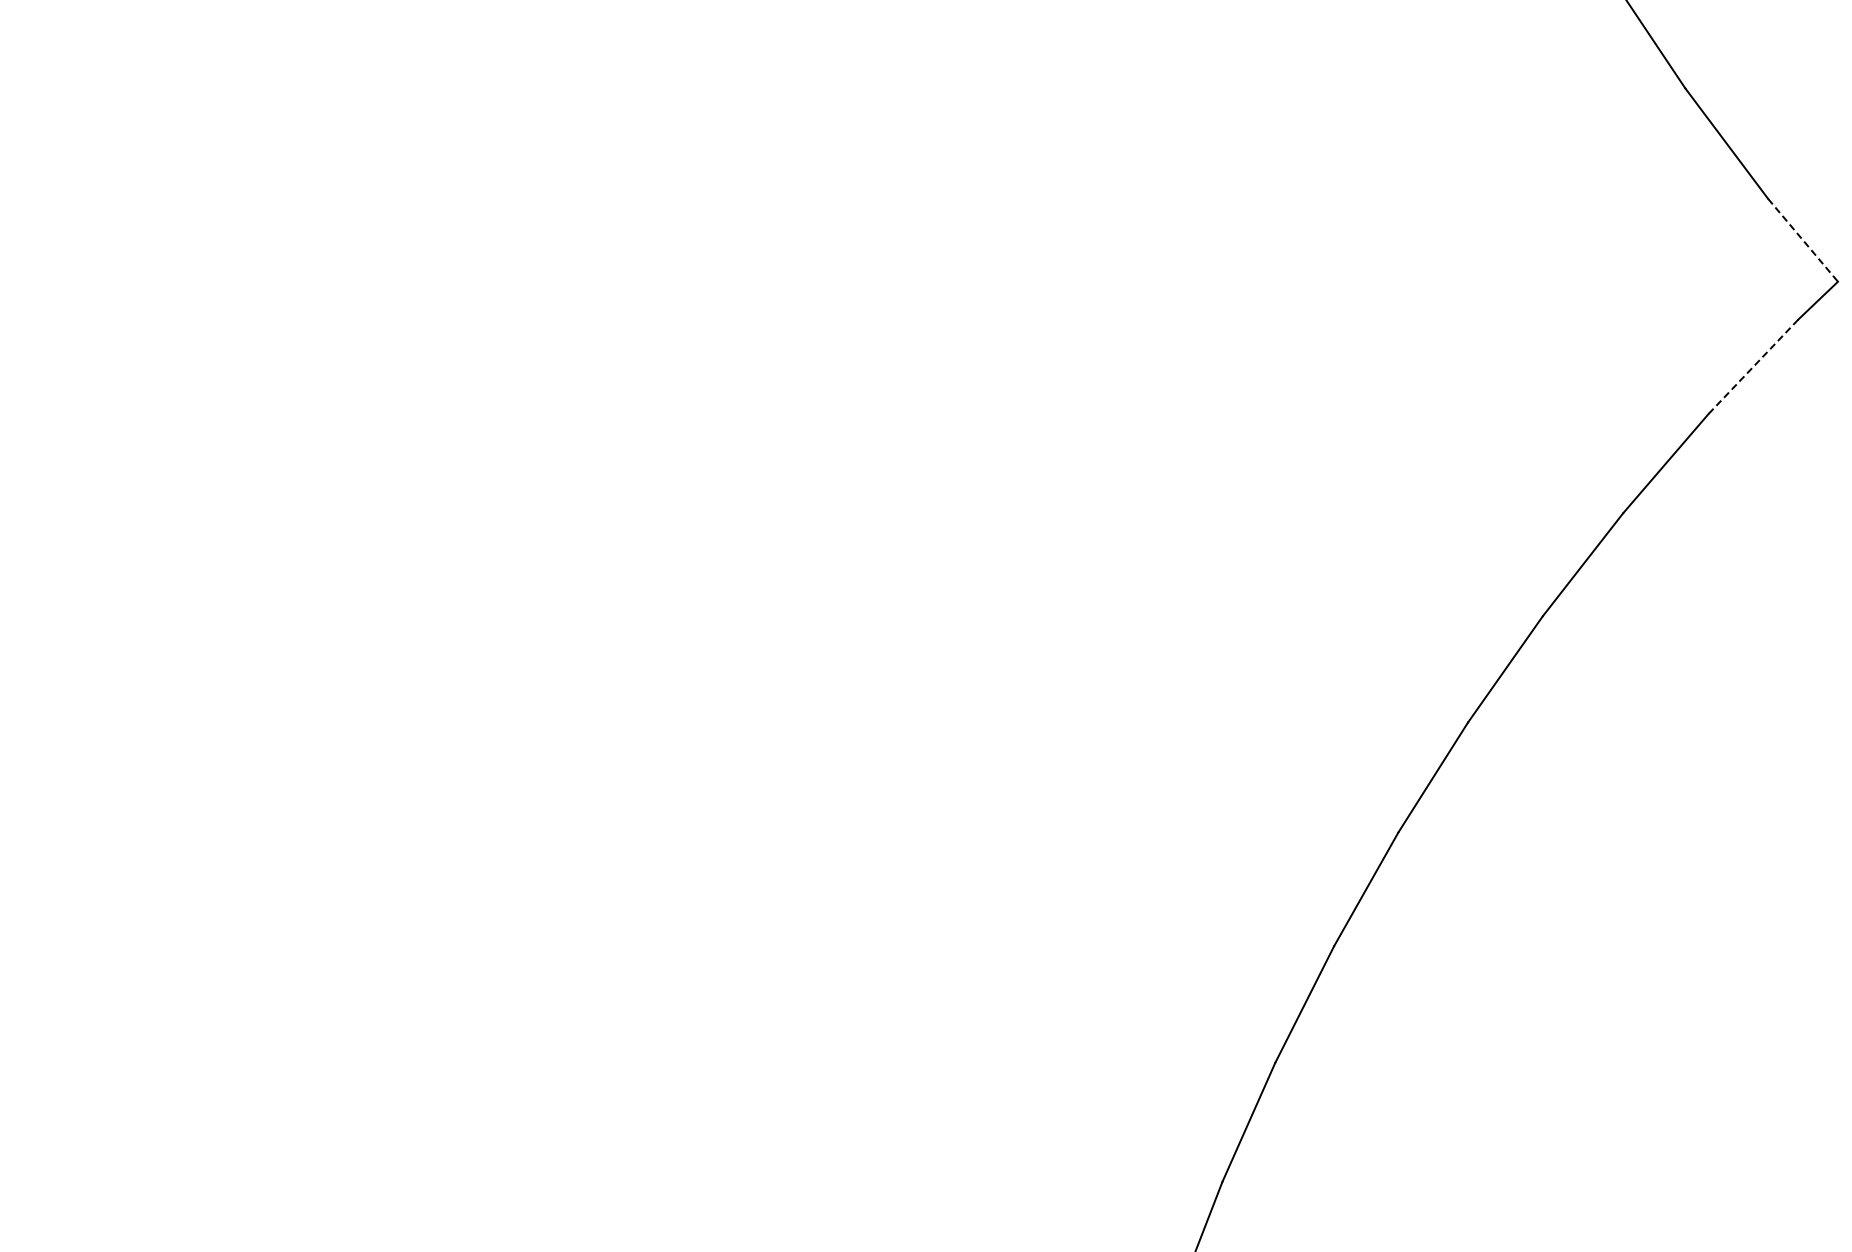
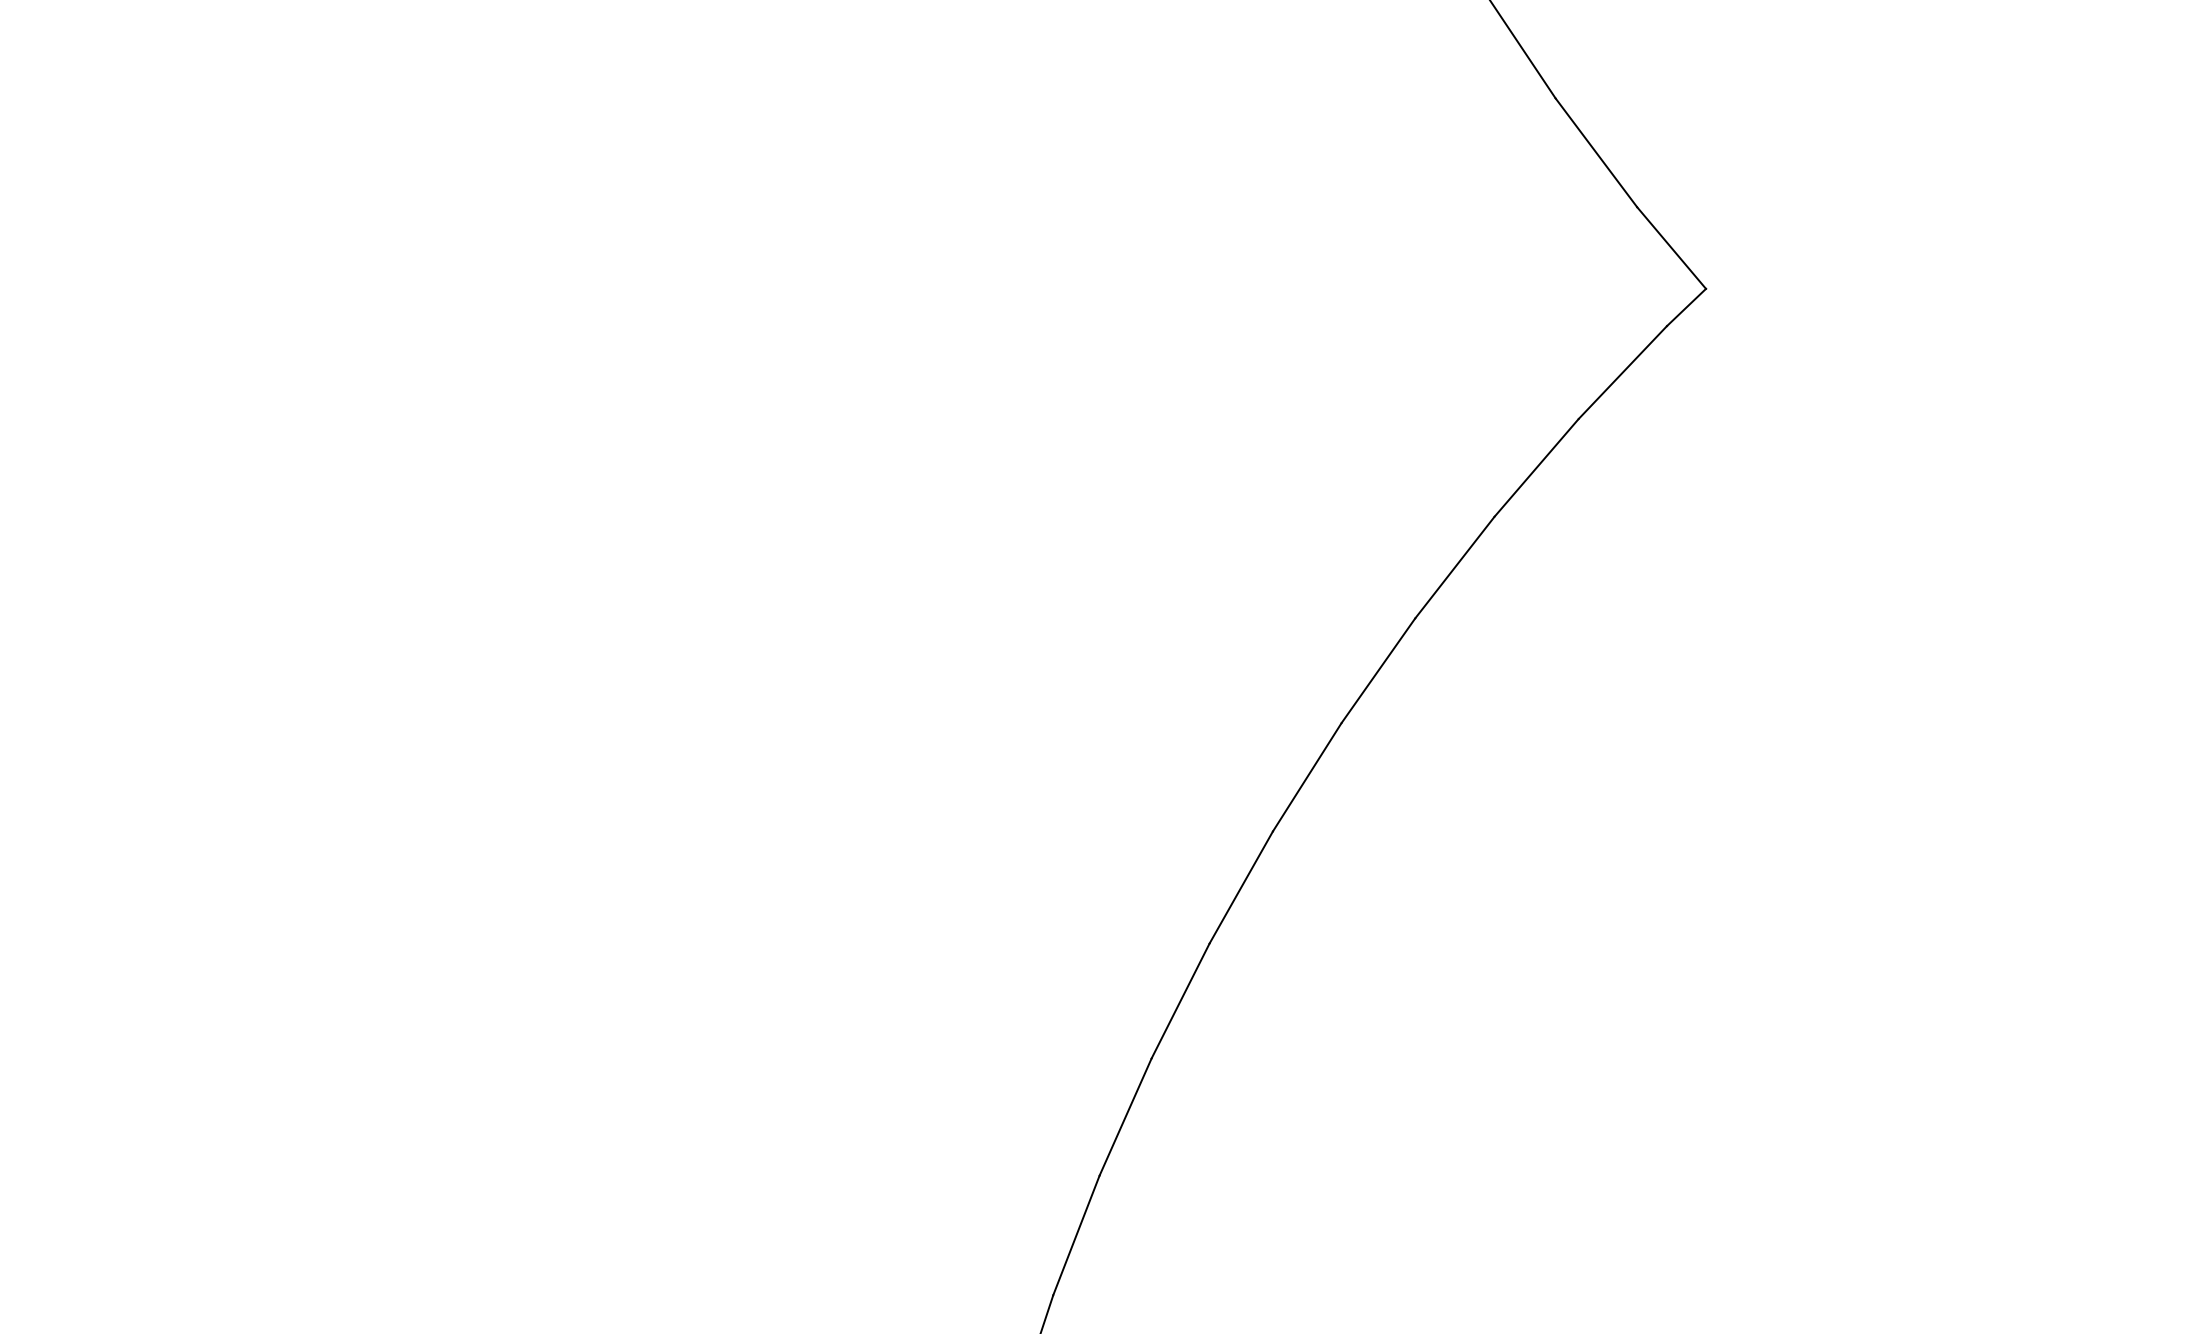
line: (1802, 240) -> (1671, 248), dashed -> solid
line: (1754, 366) -> (1623, 372), dashed -> solid

